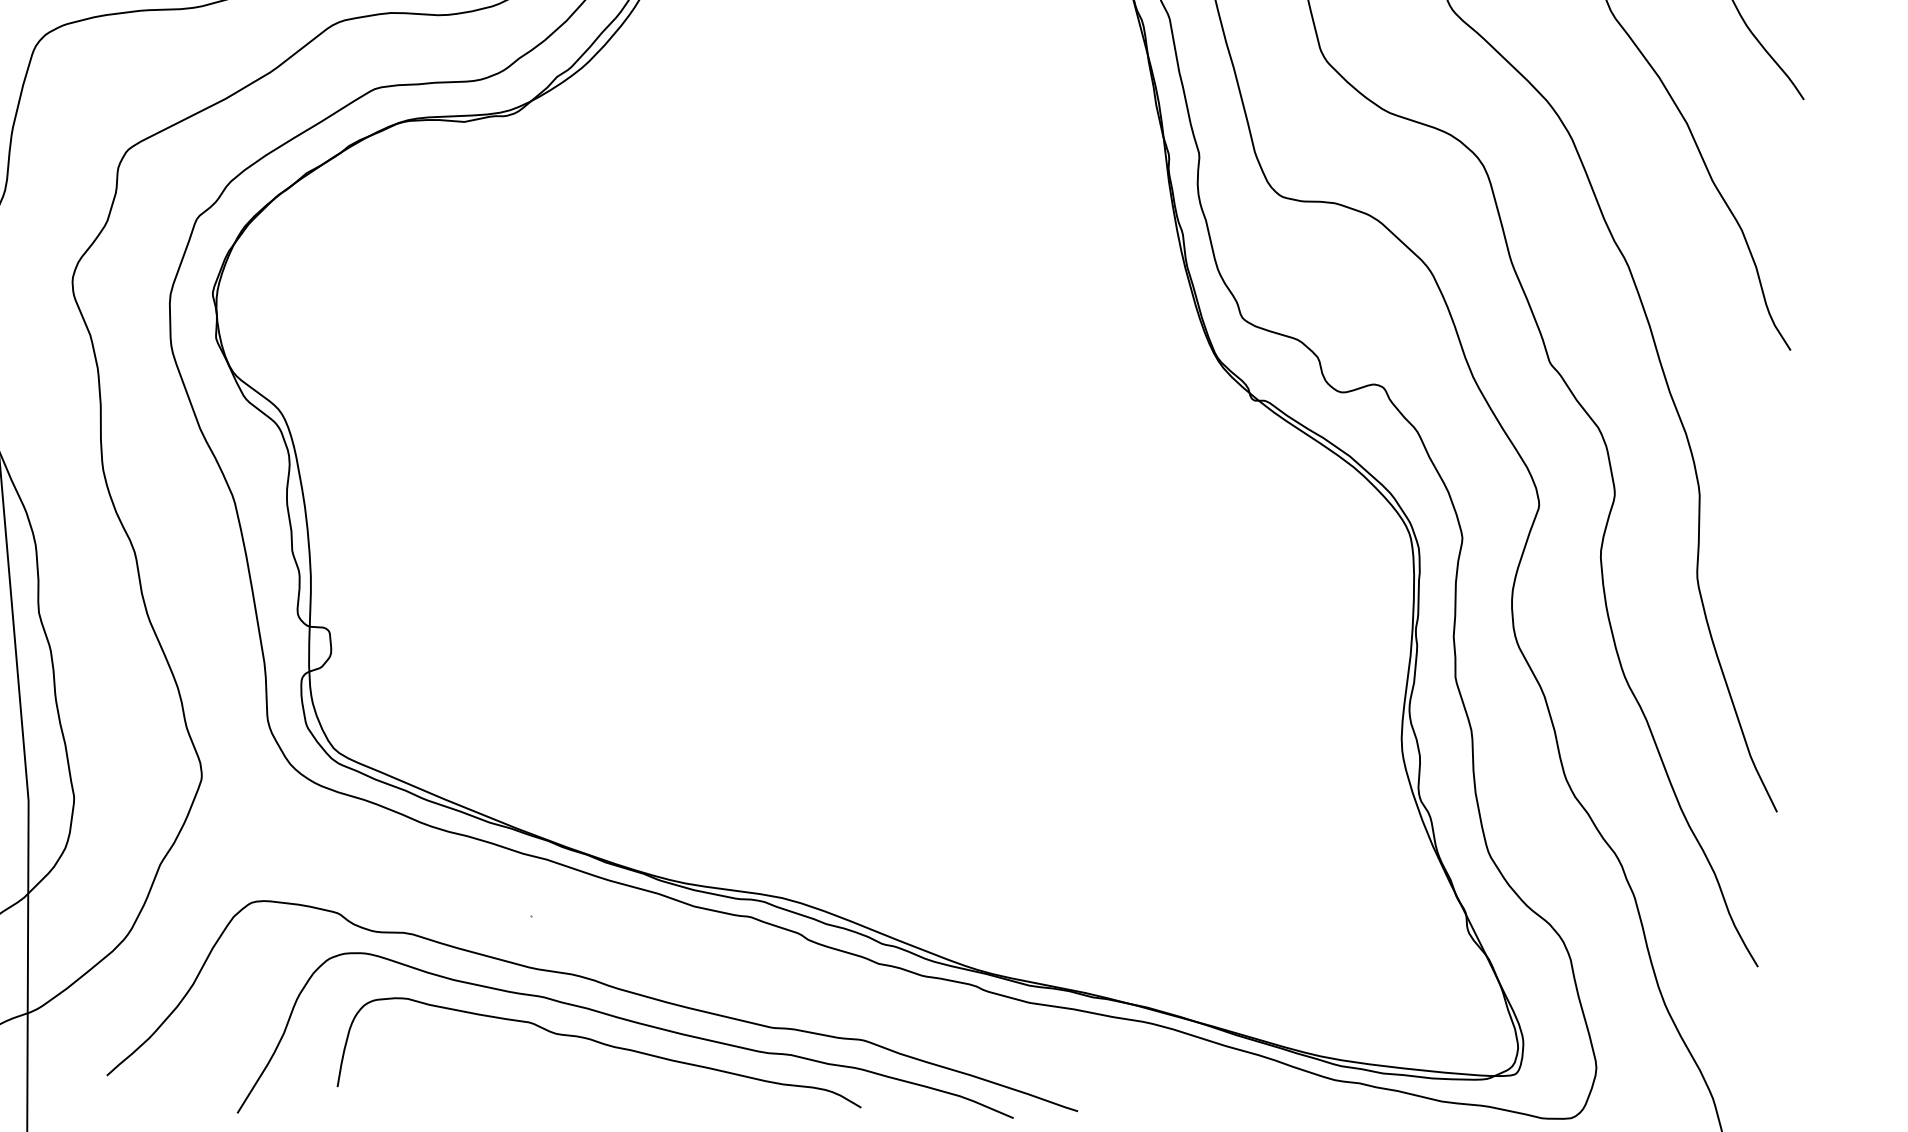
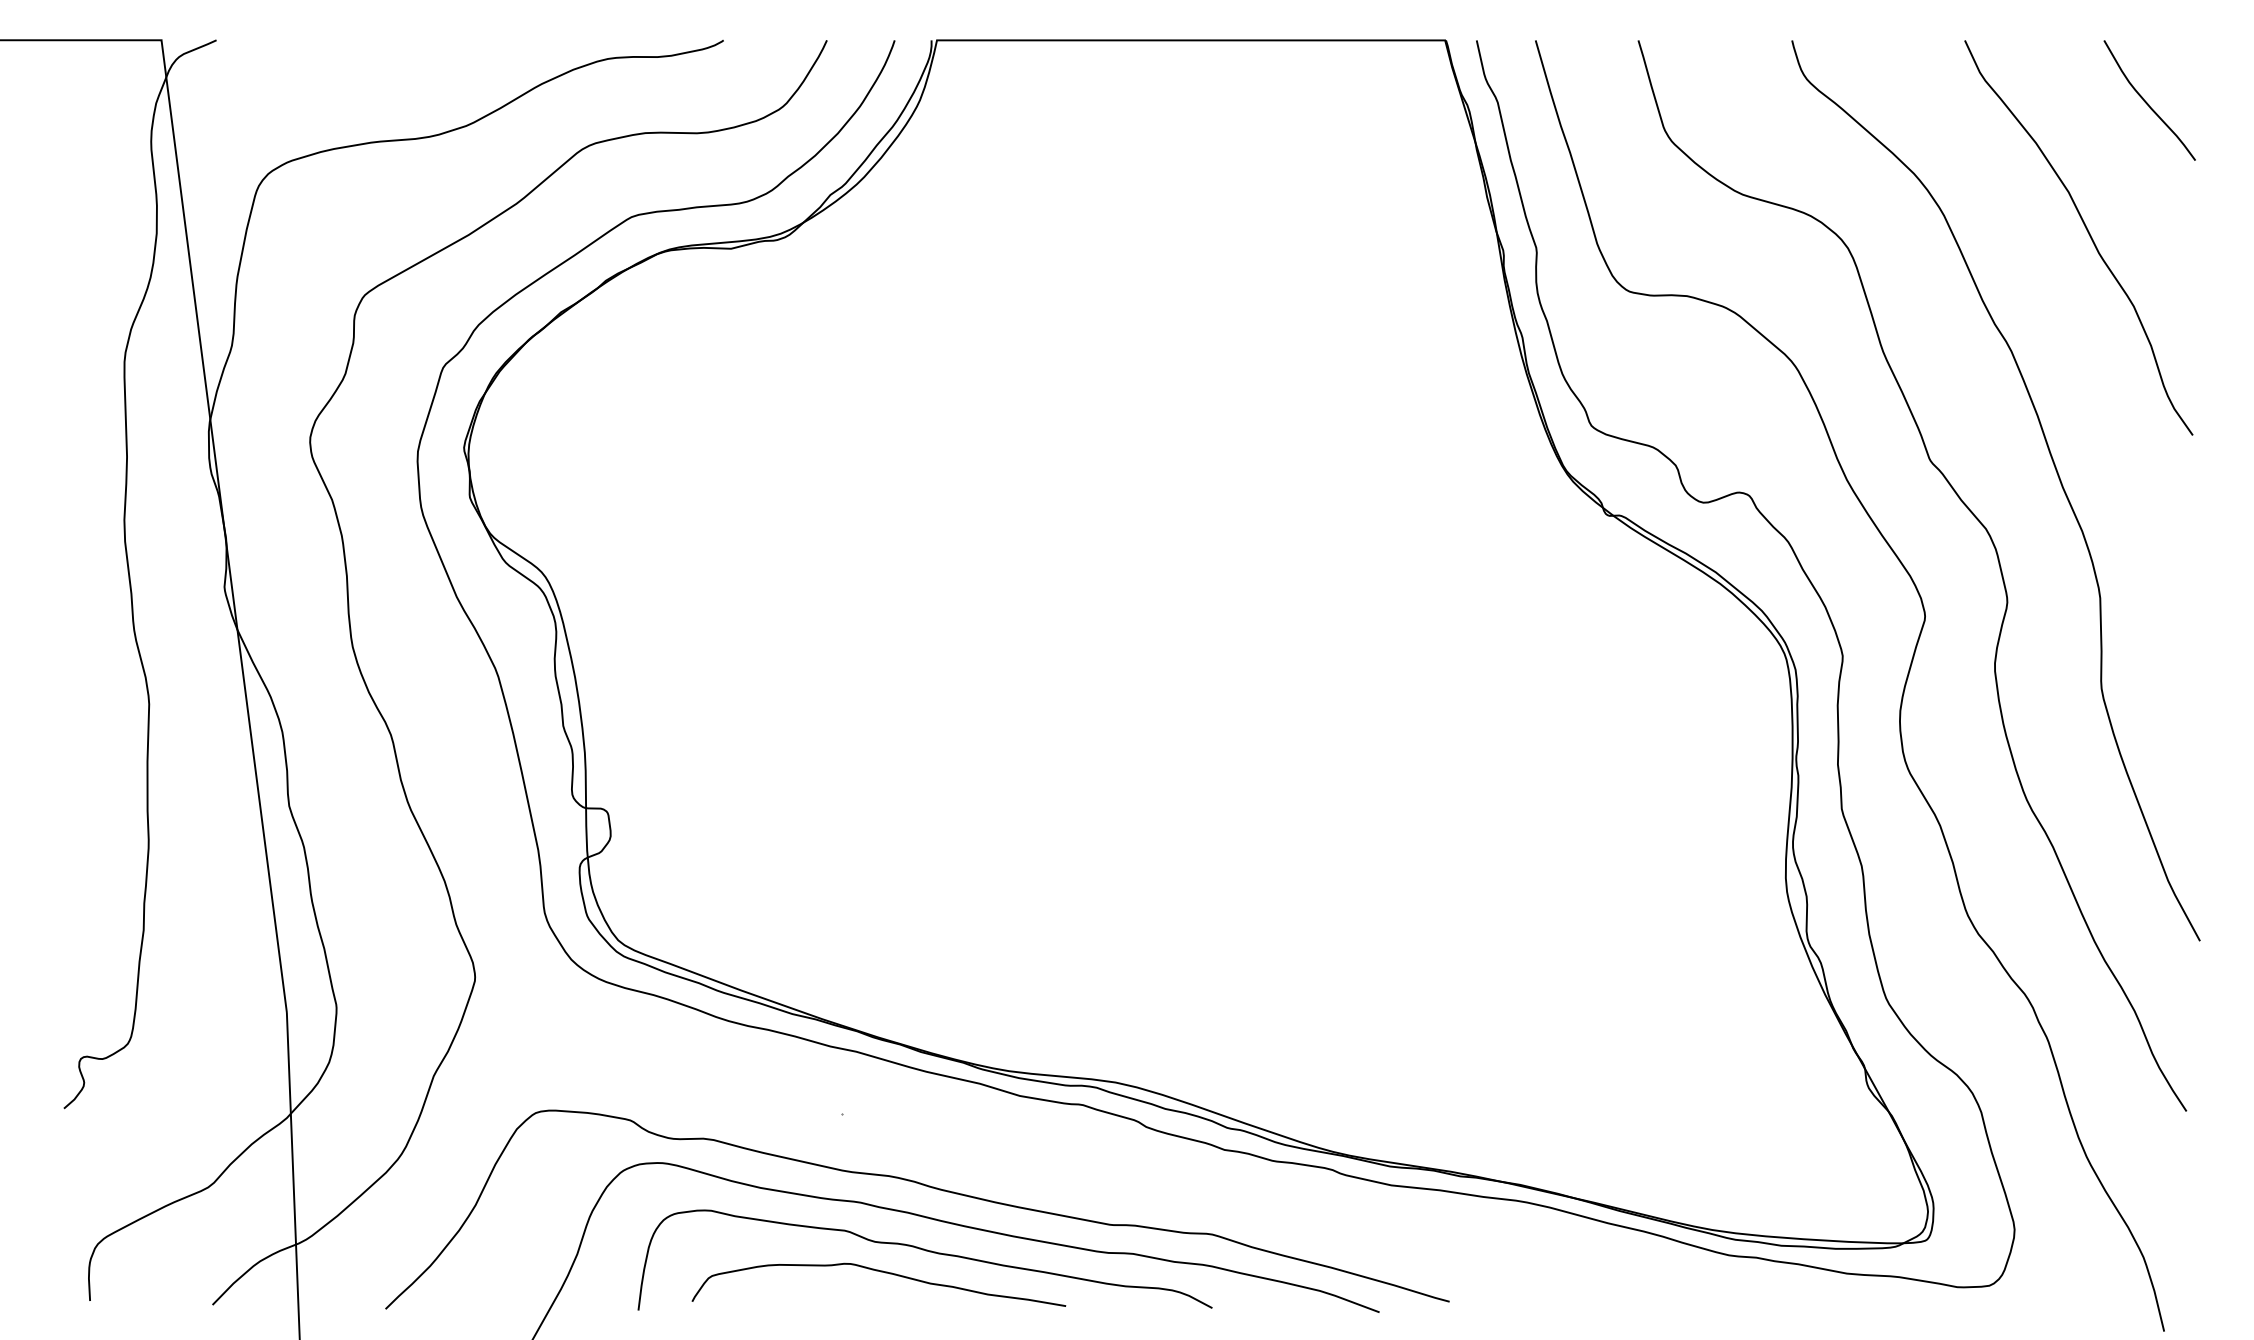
curve: (559, 1061) -> (880, 1272), added

